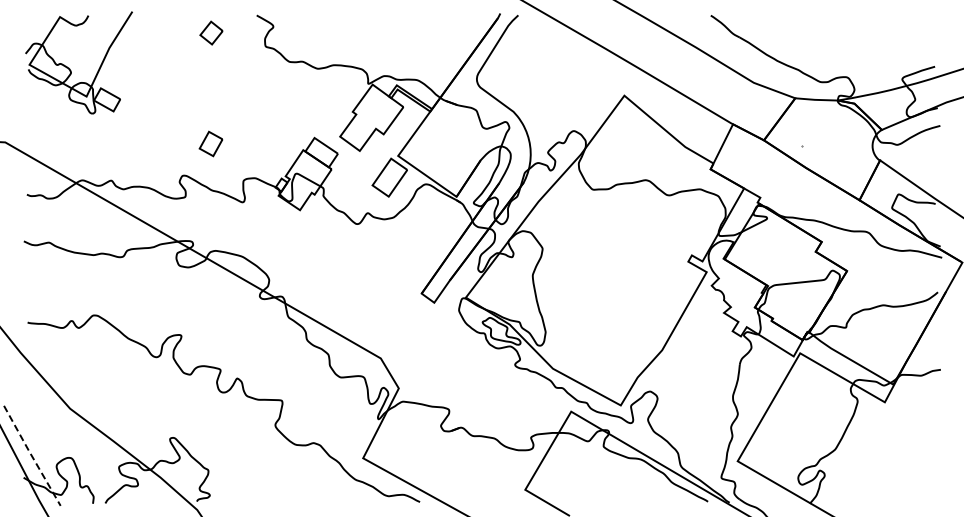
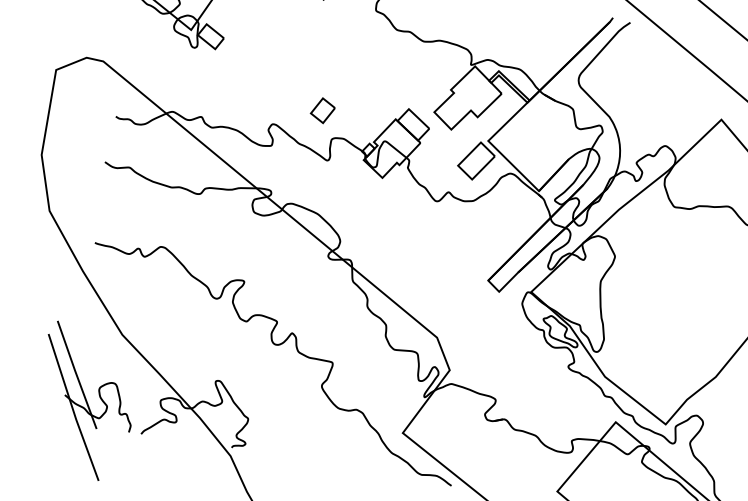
part: (210, 143) -> (322, 110), moved
line: (32, 456) -> (77, 375), dashed -> solid

